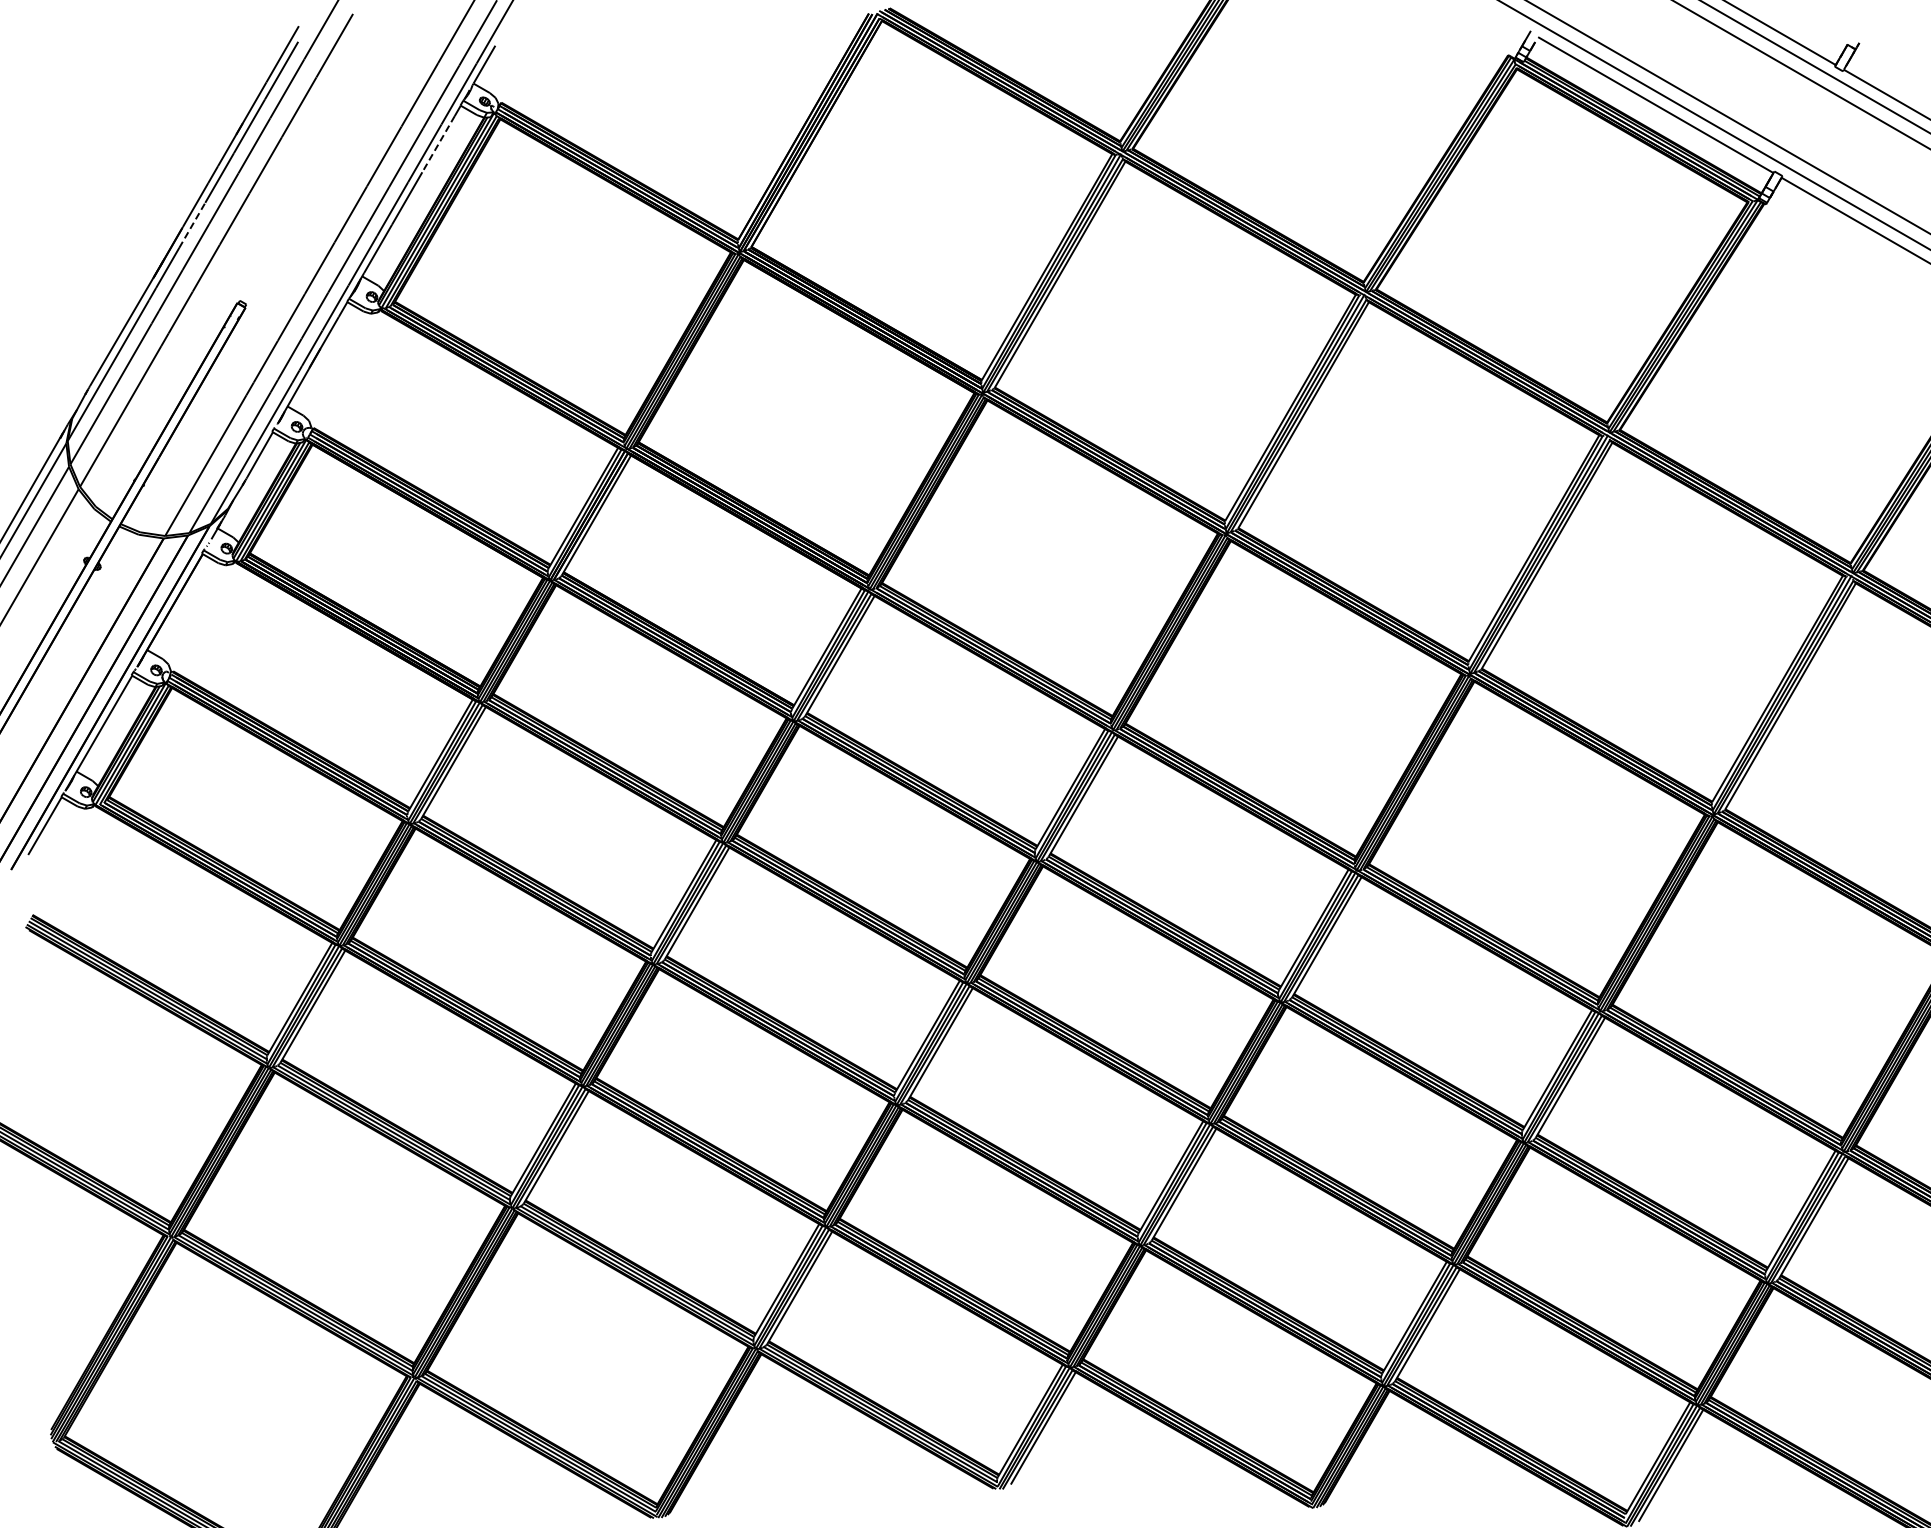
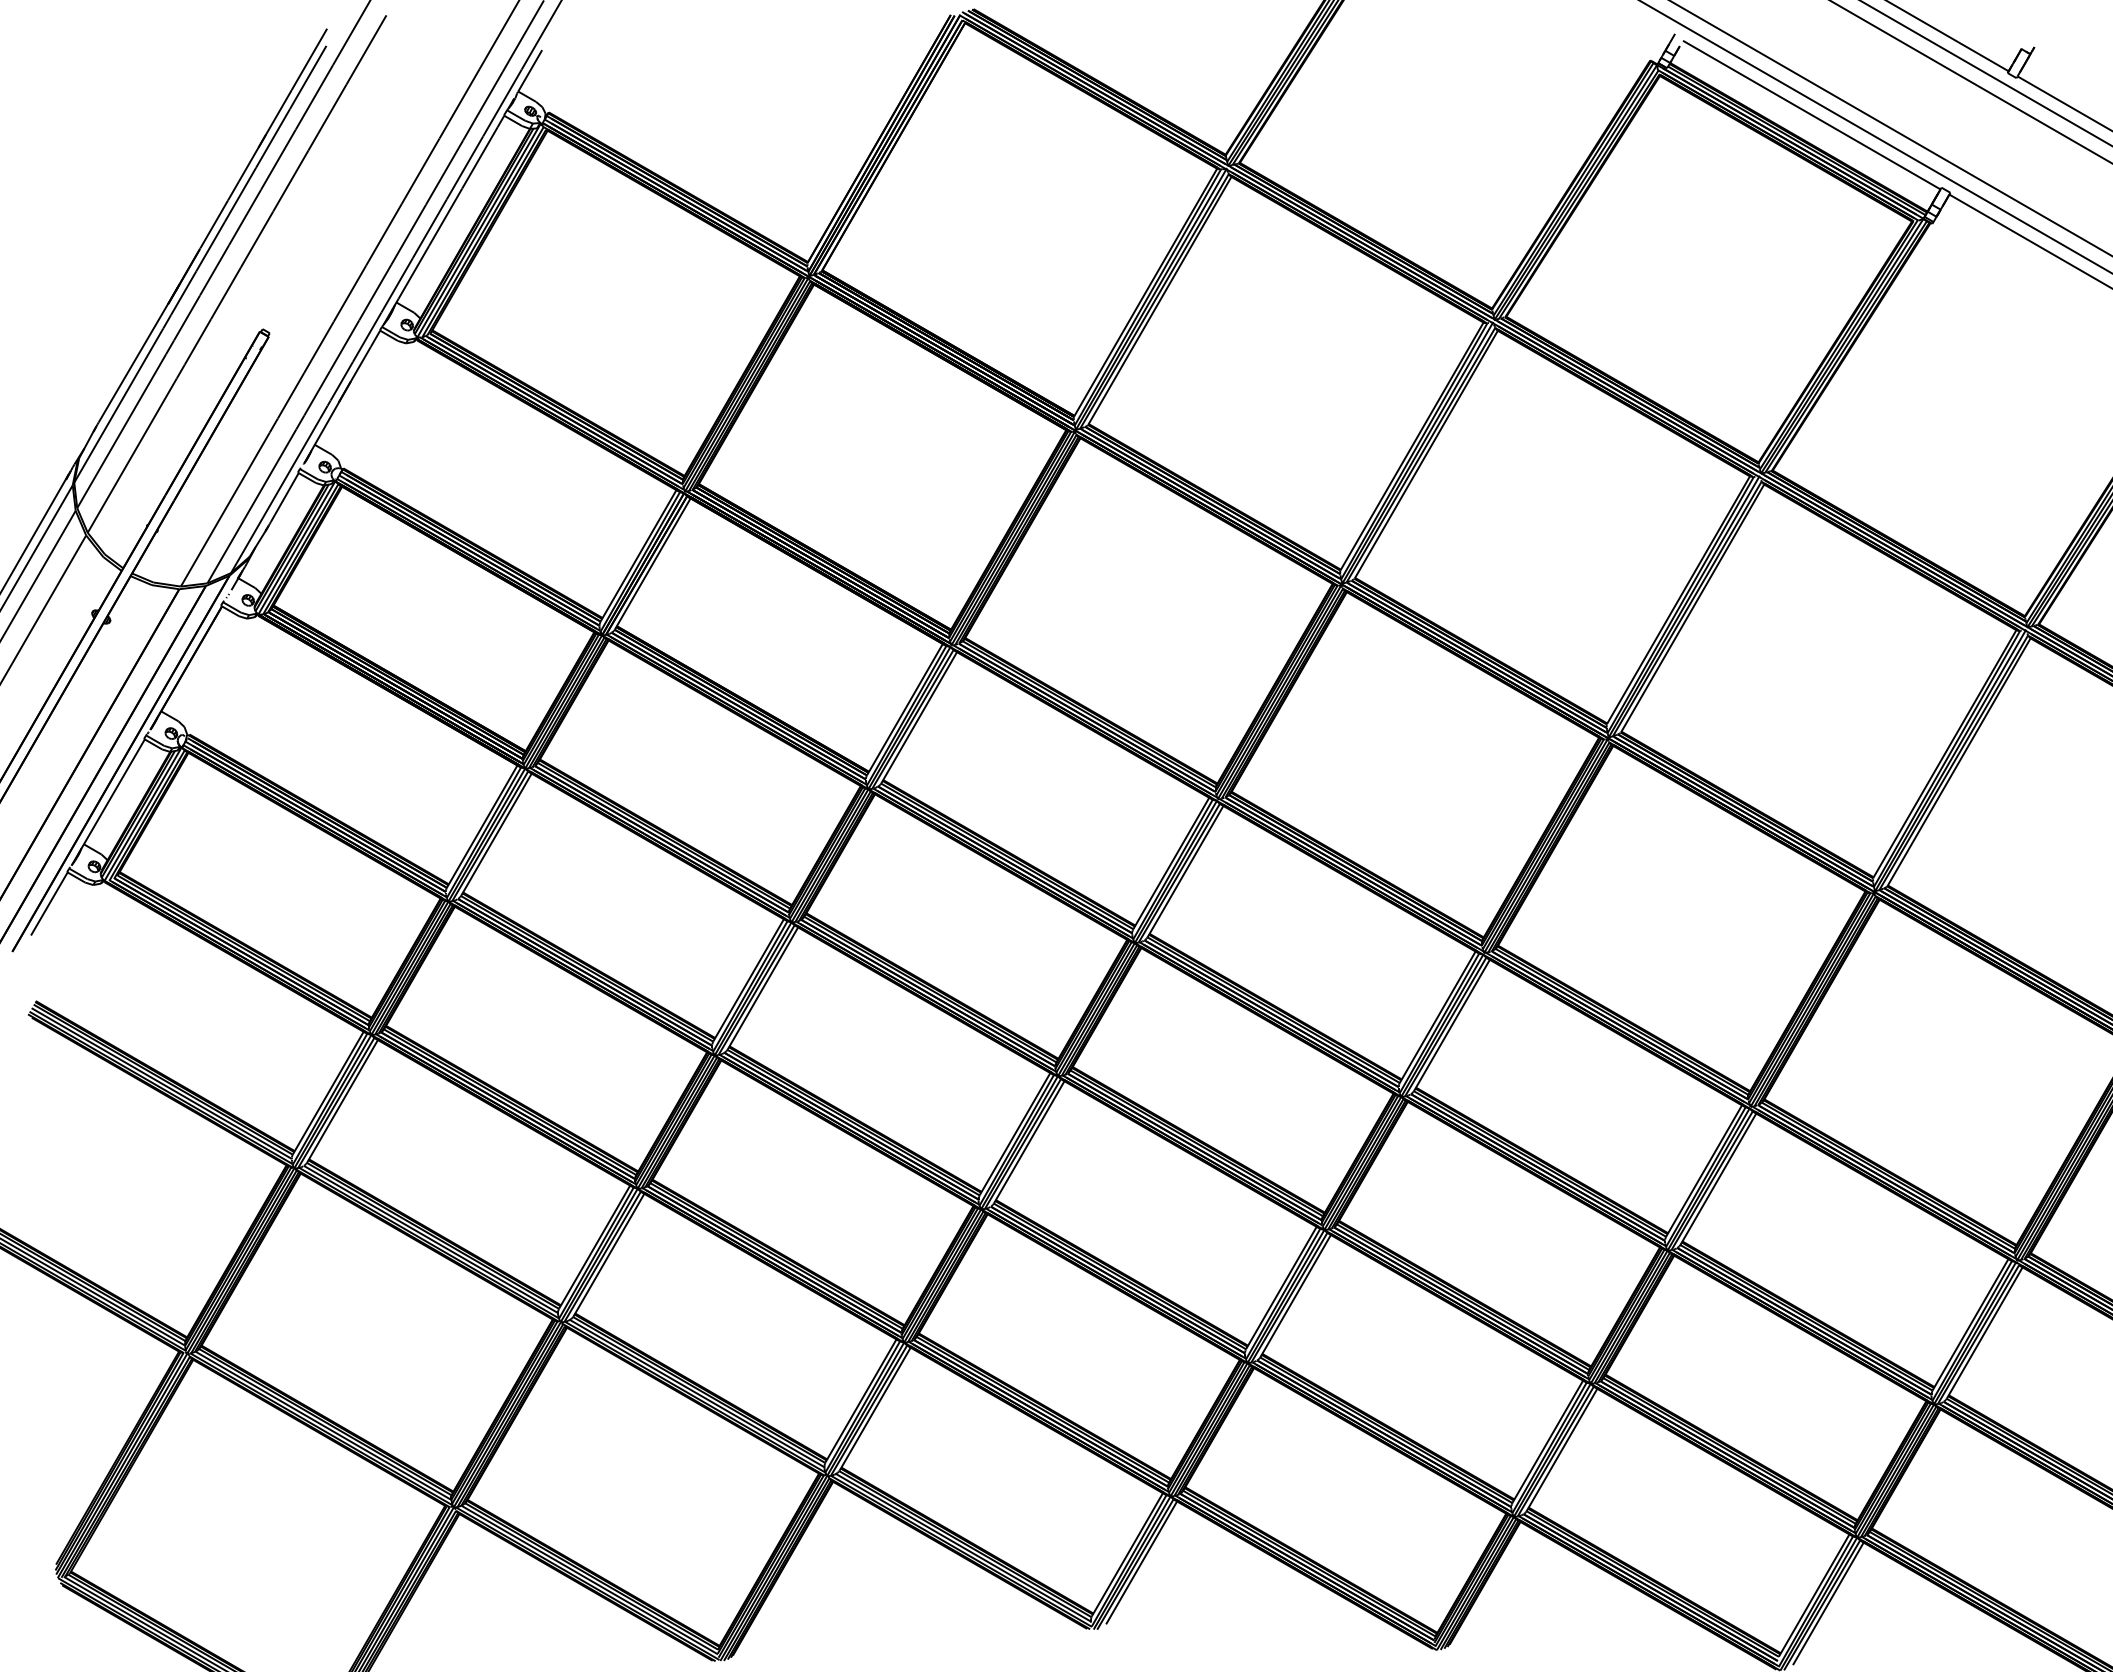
line: (438, 144) -> (479, 158), dashed -> solid
line: (192, 225) -> (210, 246), dashed -> solid

